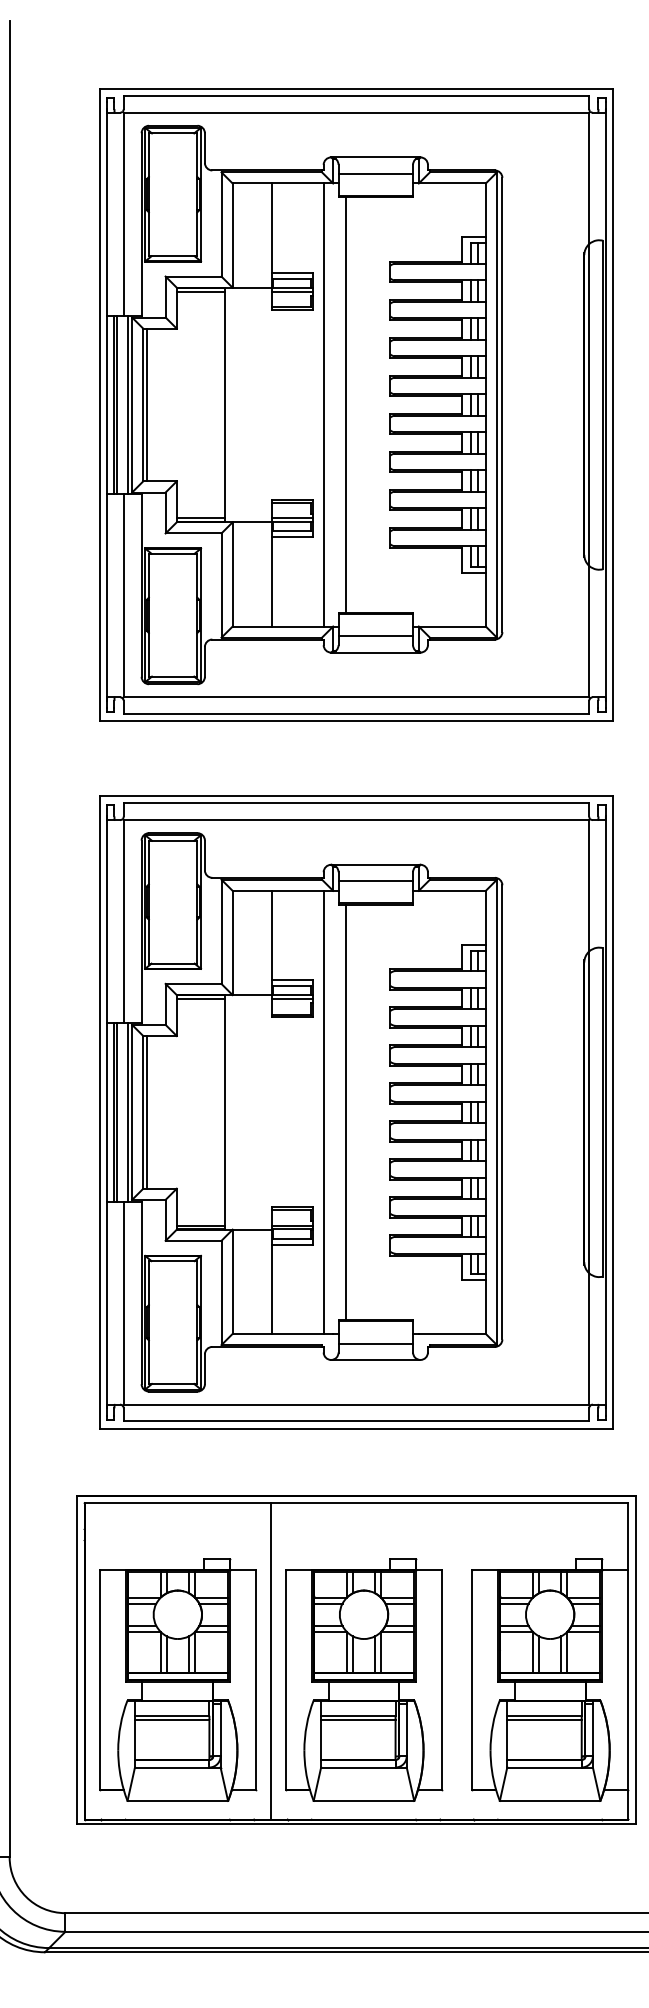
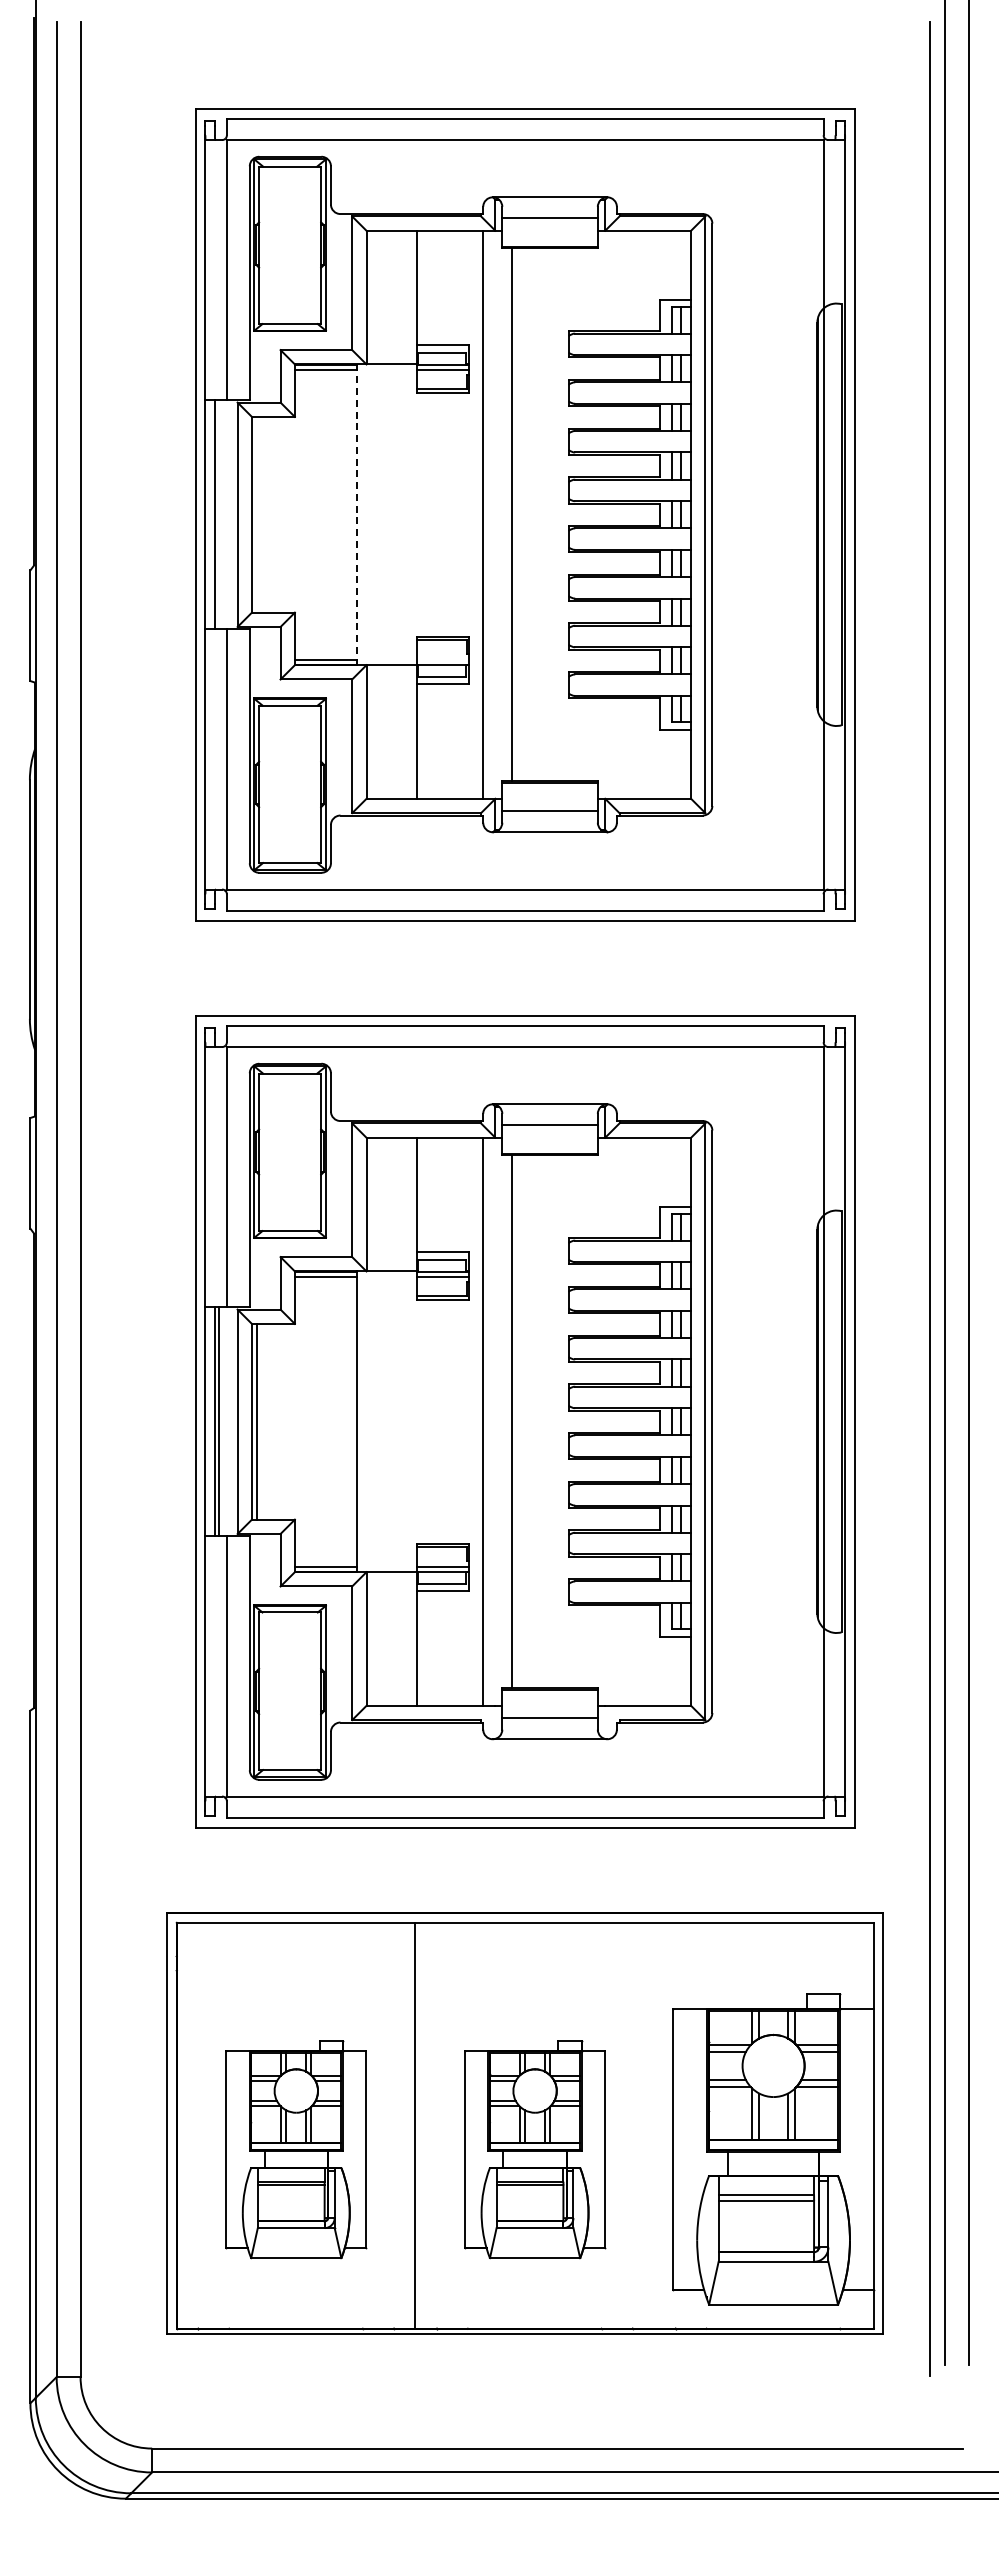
line: (117, 404) -> (218, 514), removed
line: (128, 404) -> (232, 514), removed
line: (146, 404) -> (256, 514), removed
line: (224, 405) -> (356, 515), solid -> dashed
line: (291, 517) -> (442, 659), removed
line: (128, 1112) -> (232, 1421), removed
part: (178, 1679) -> (296, 2149), size x0.7
part: (364, 1679) -> (535, 2149), size x0.7

